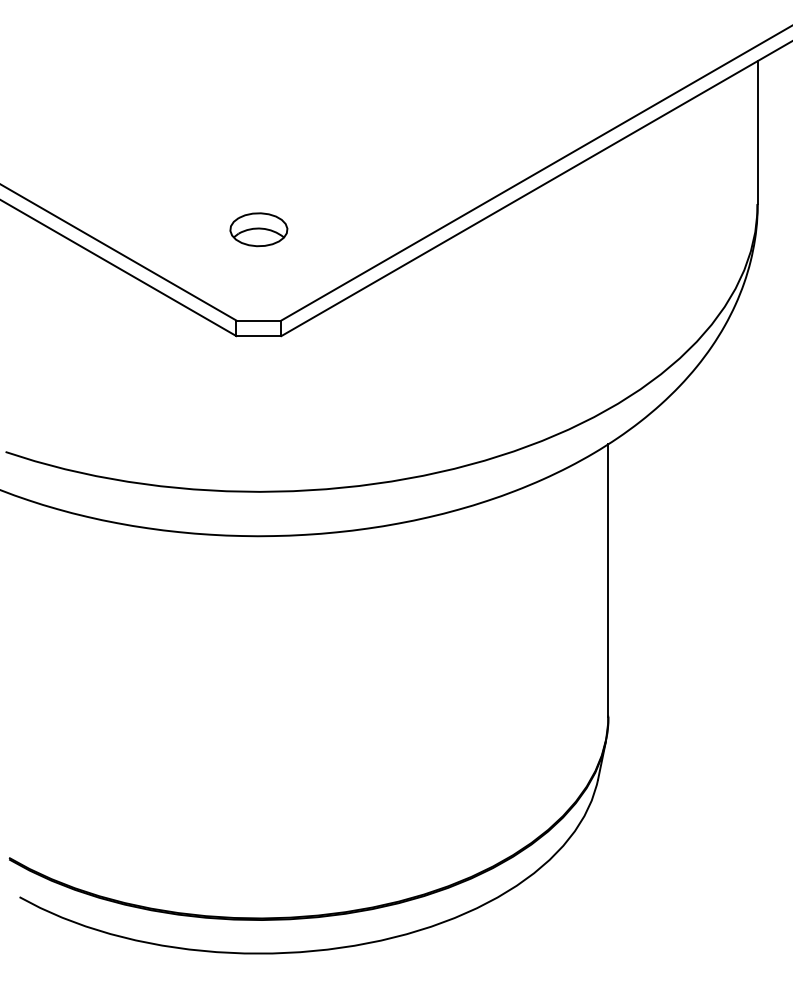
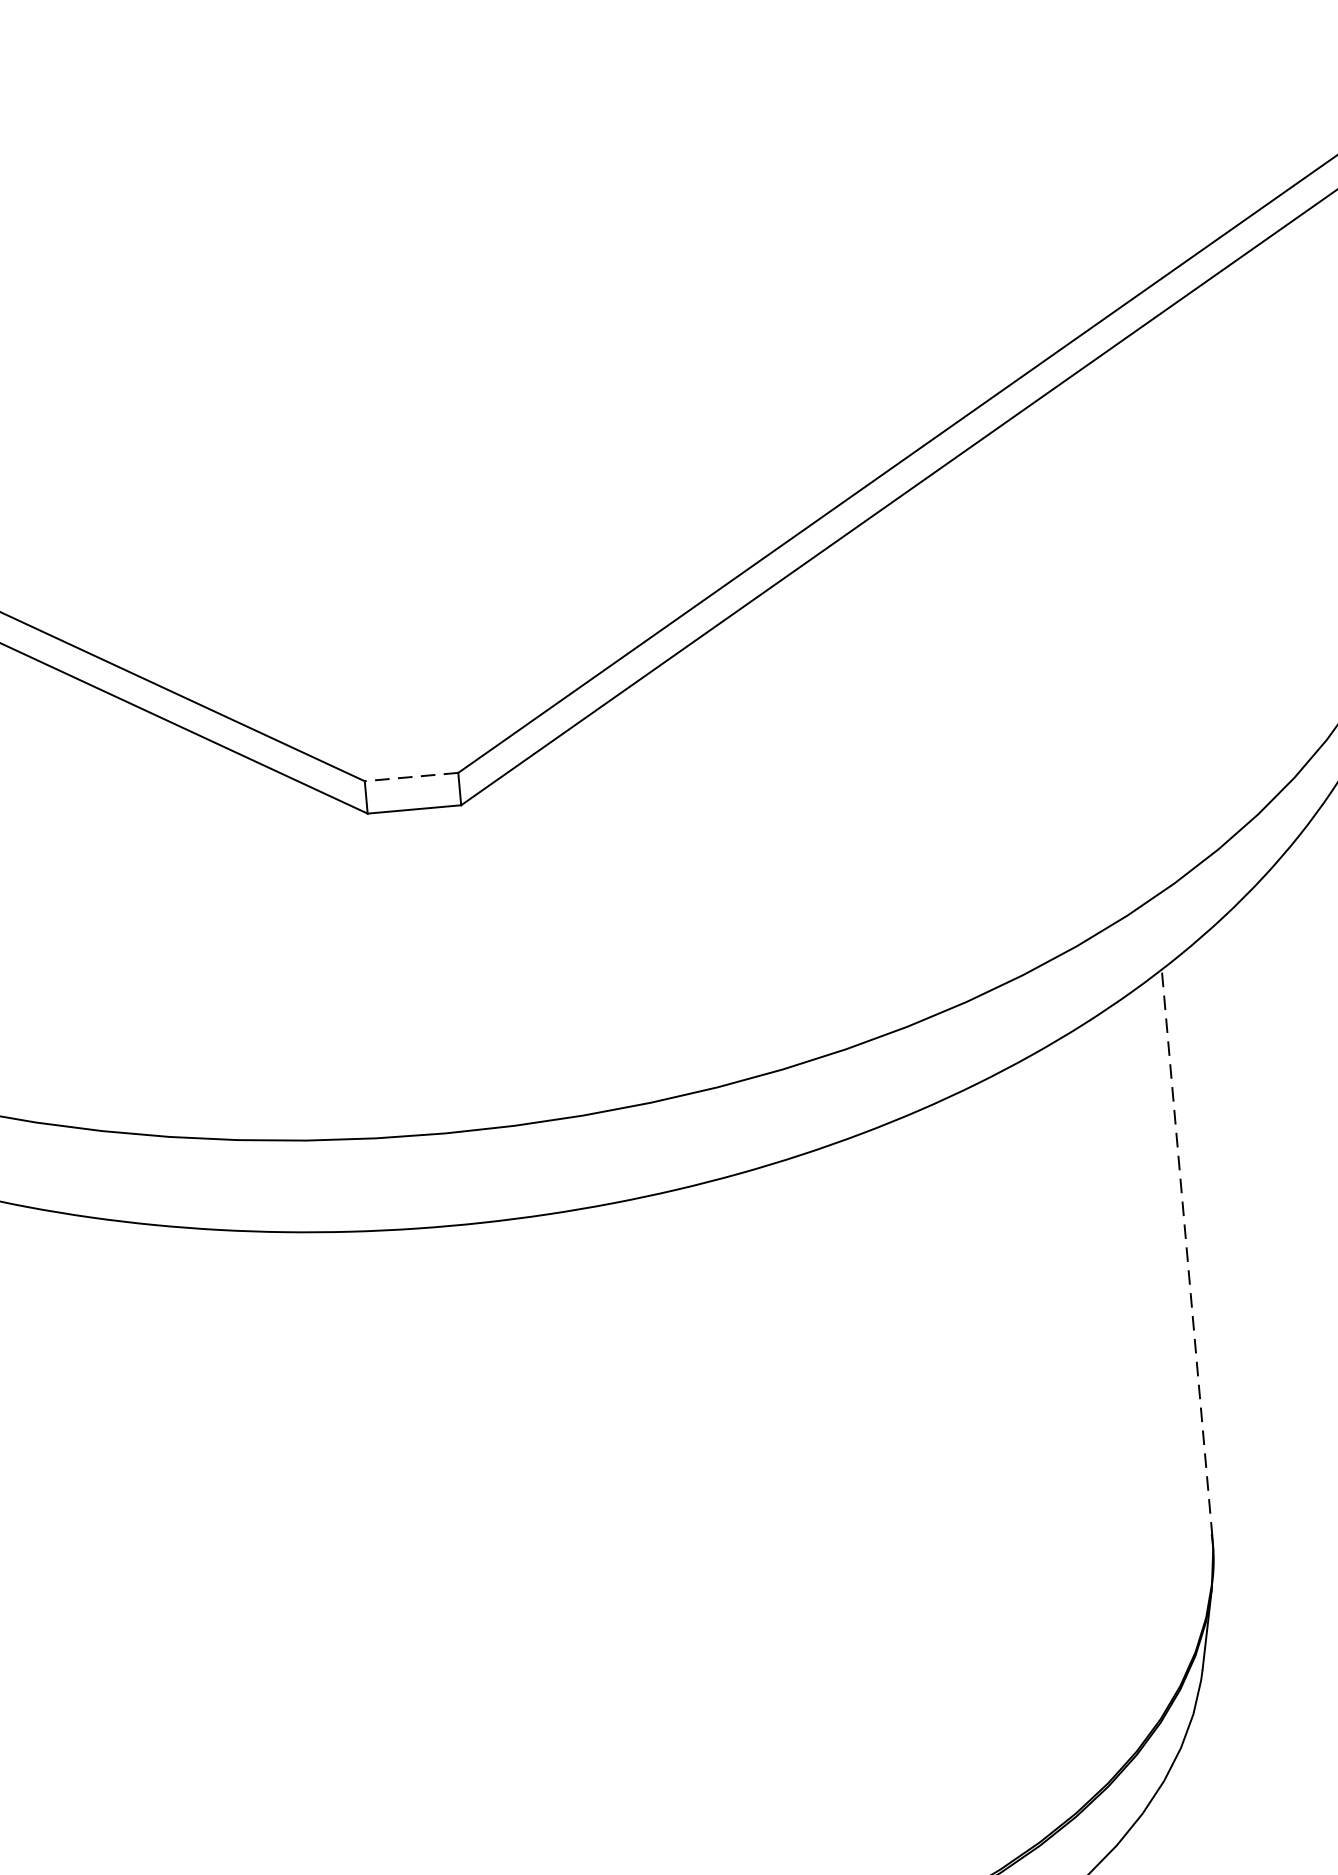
part: (258, 229) -> (393, 587), removed
line: (258, 320) -> (410, 777), solid -> dashed
line: (608, 579) -> (1187, 1250), solid -> dashed

